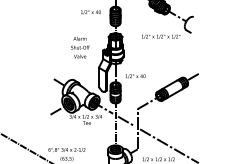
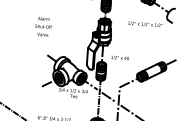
text: (80, 47) -> (43, 26), moved

